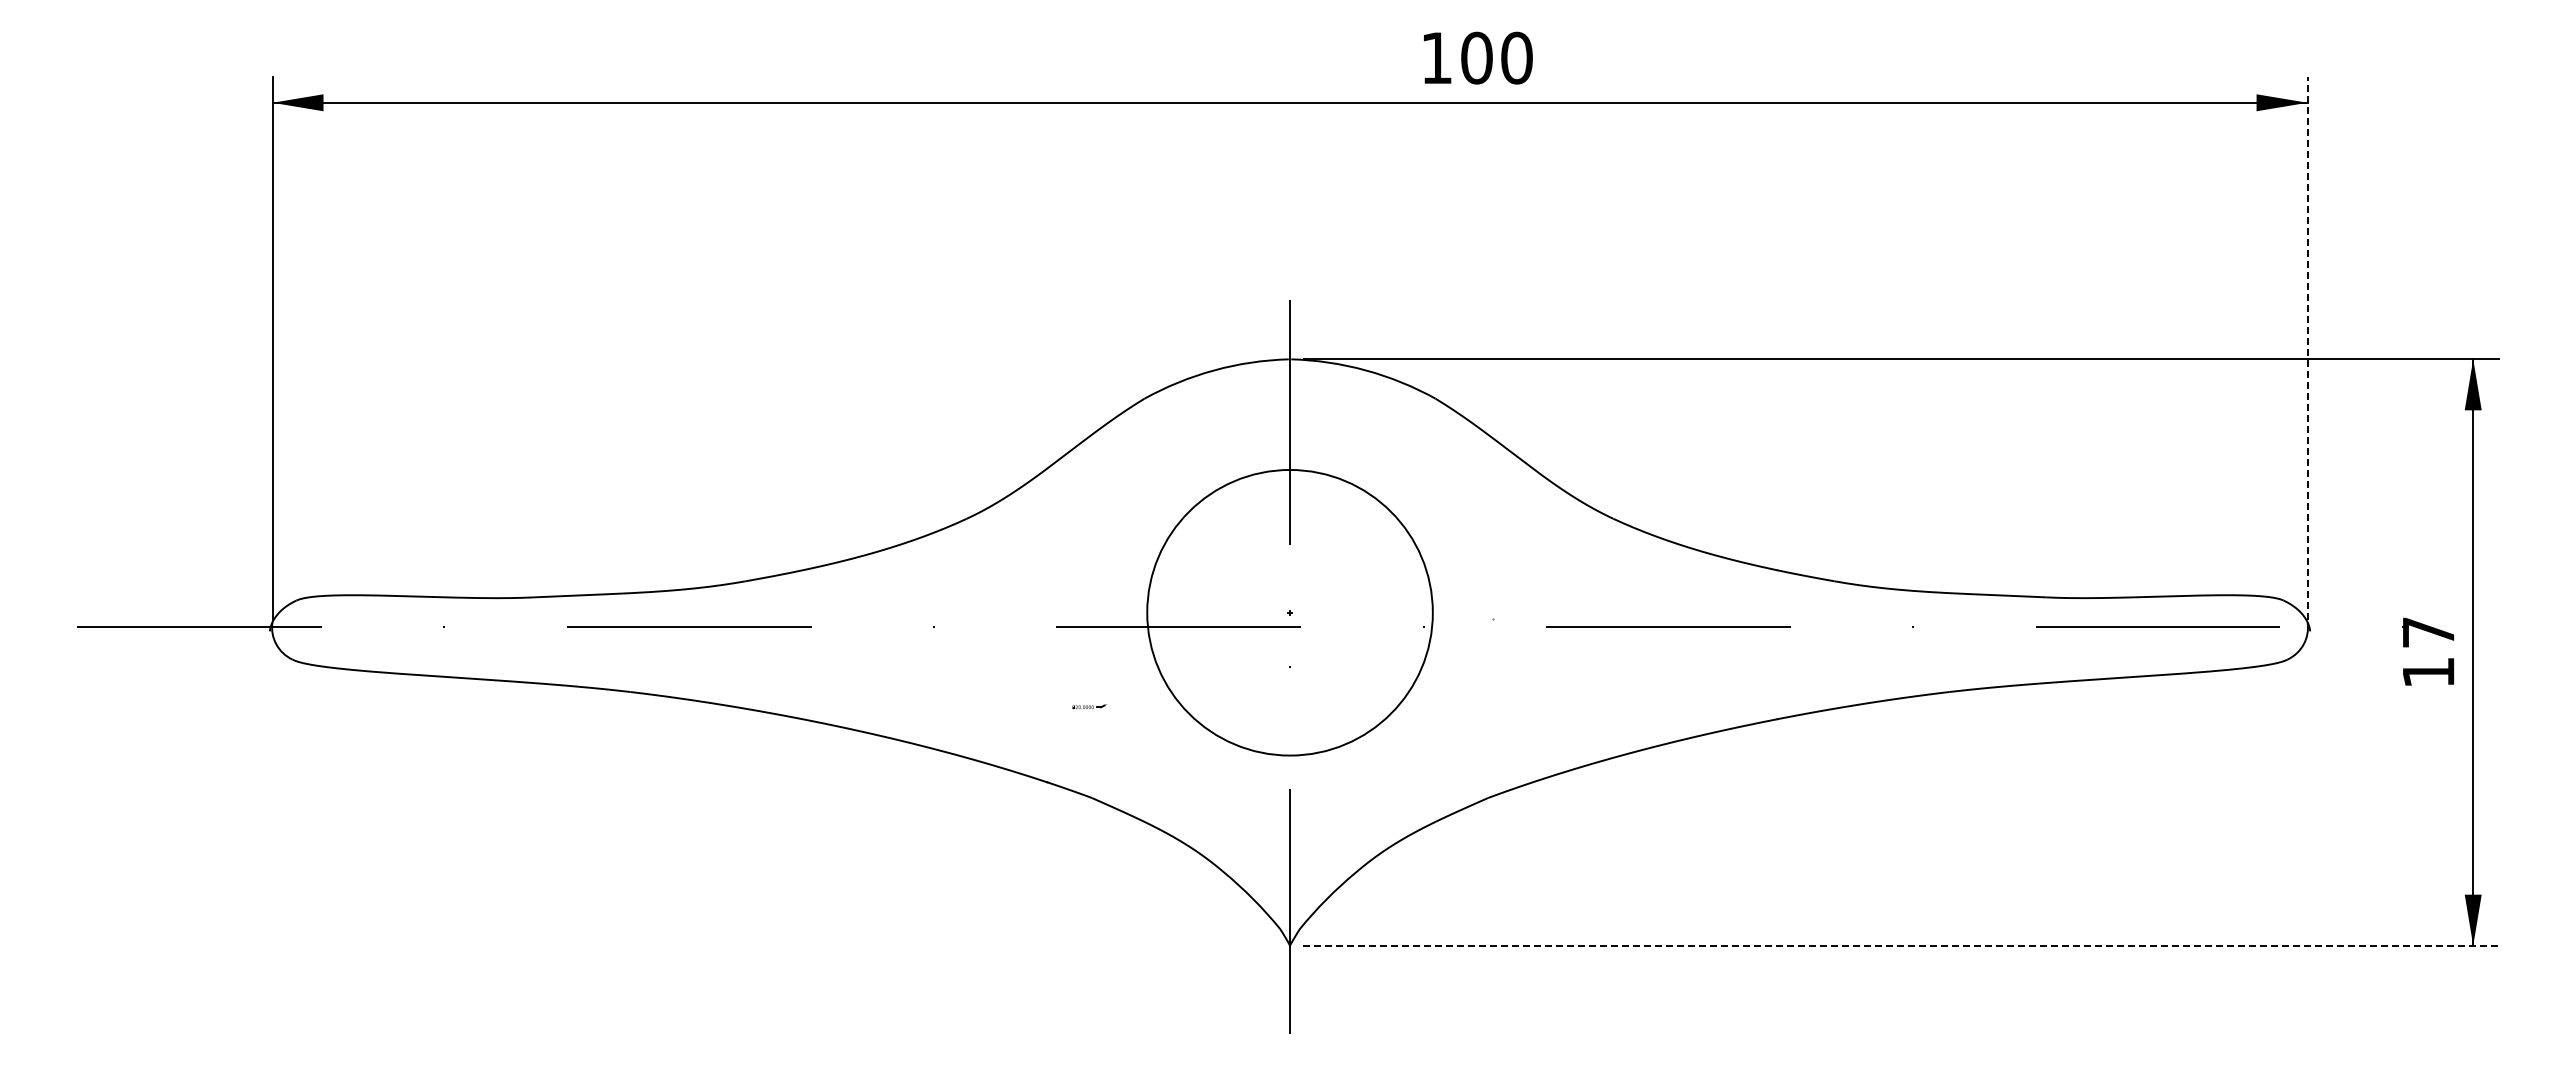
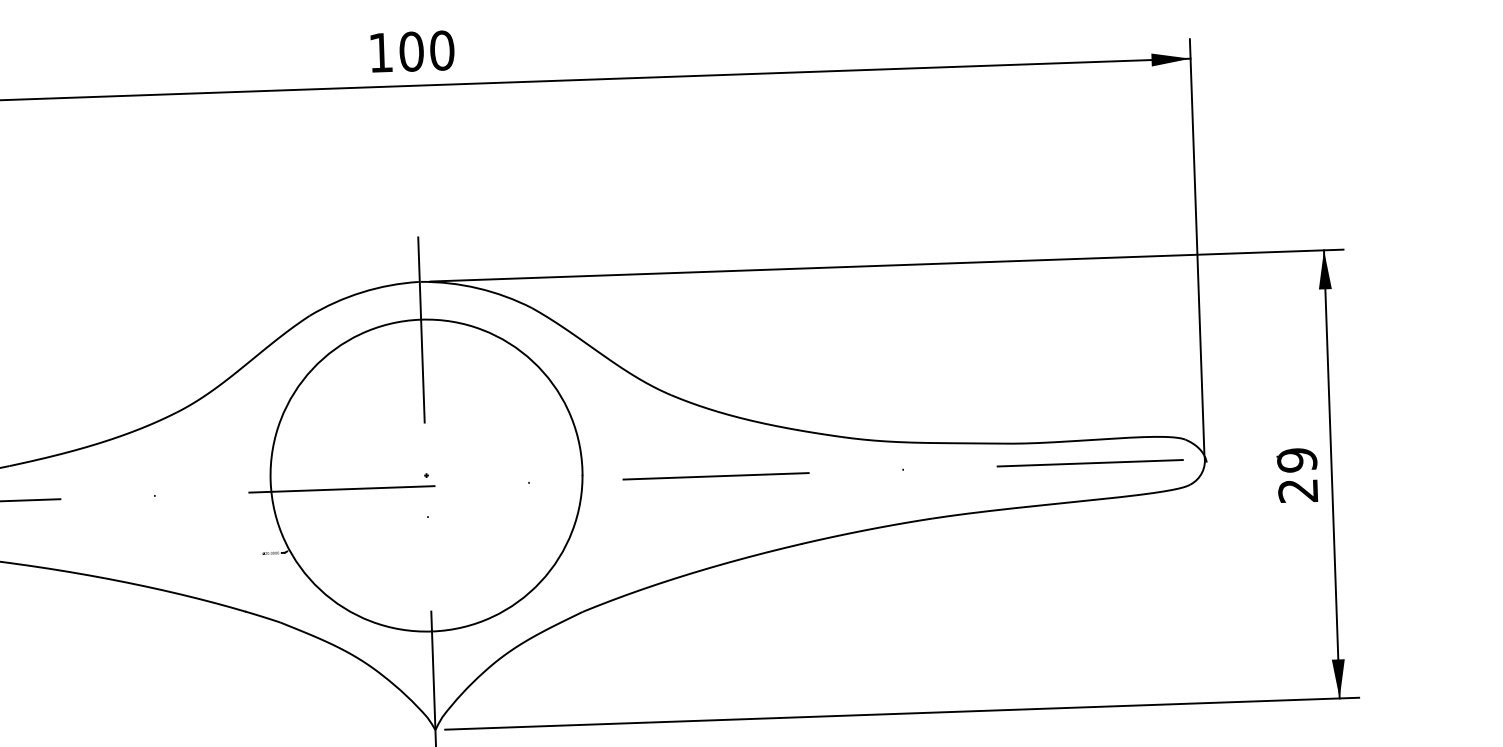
text: (1478, 57) -> (412, 51), moved
line: (2307, 348) -> (1197, 246), dashed -> solid
circle: (1290, 612) -> (426, 475), size x1.43
text: (2428, 651) -> (1297, 474), 17 -> 29
line: (1900, 945) -> (901, 713), dashed -> solid

